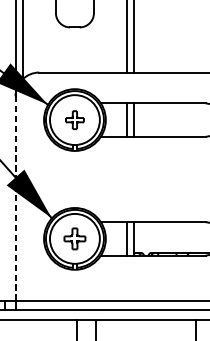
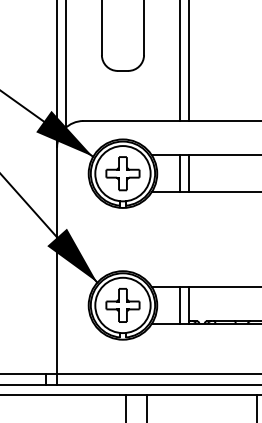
part: (74, 119) -> (122, 173), size x1.67
line: (15, 198) -> (57, 260), dashed -> solid
part: (74, 238) -> (122, 305), size x1.43

